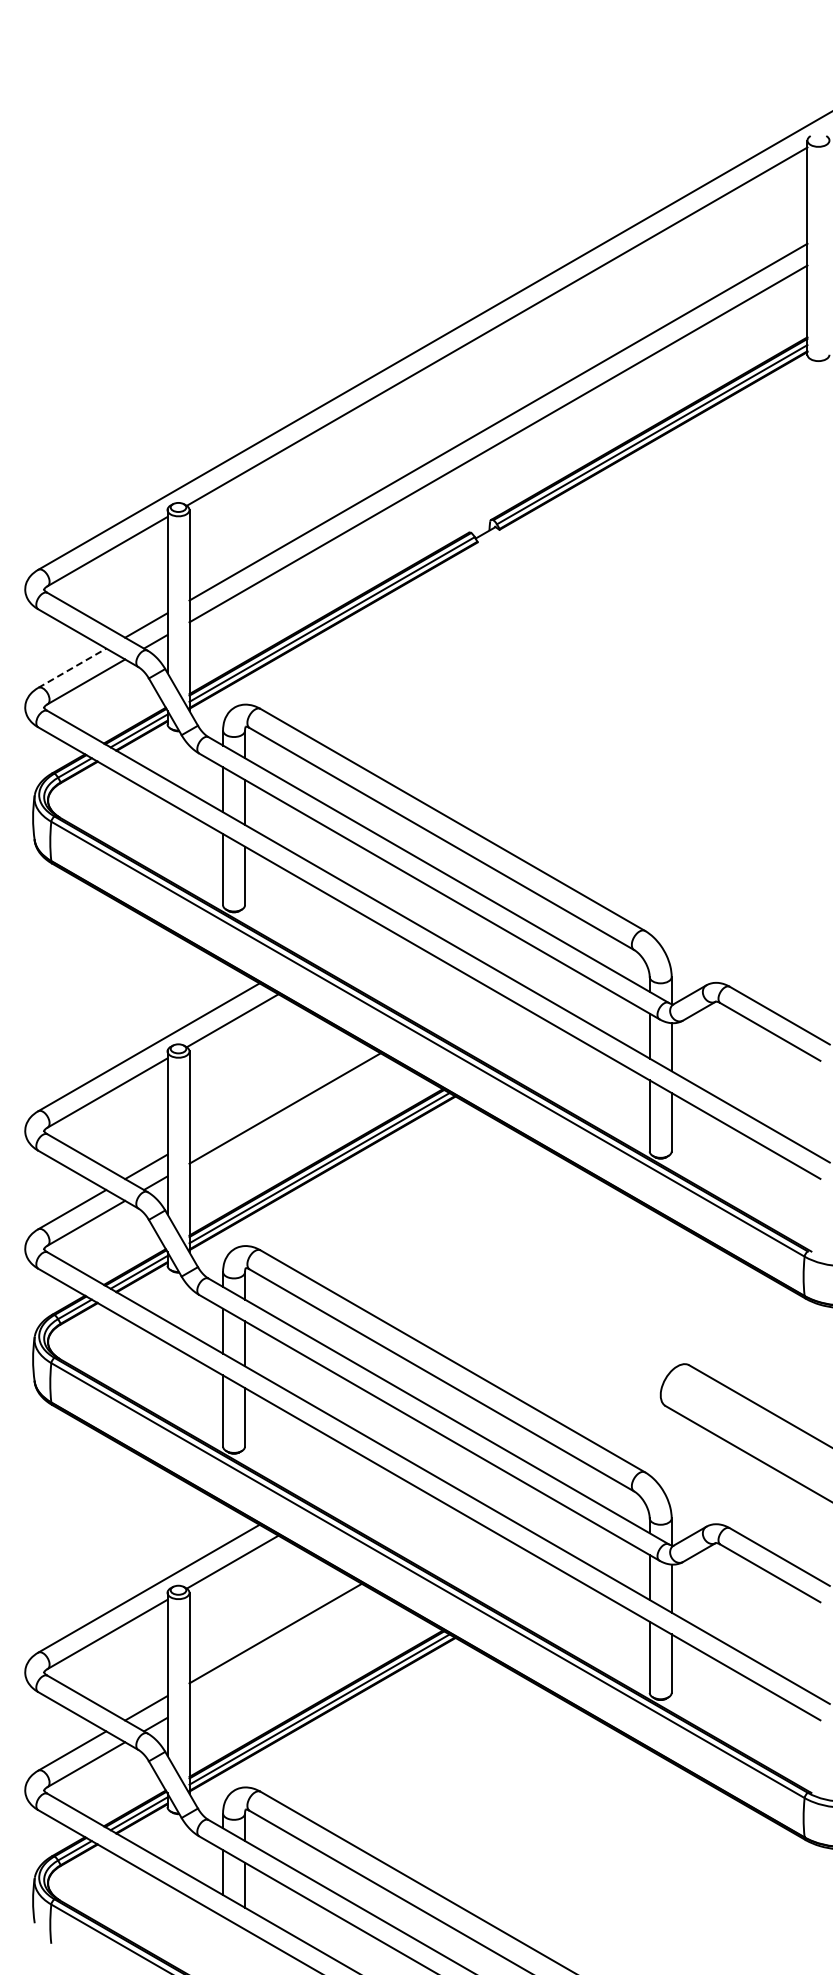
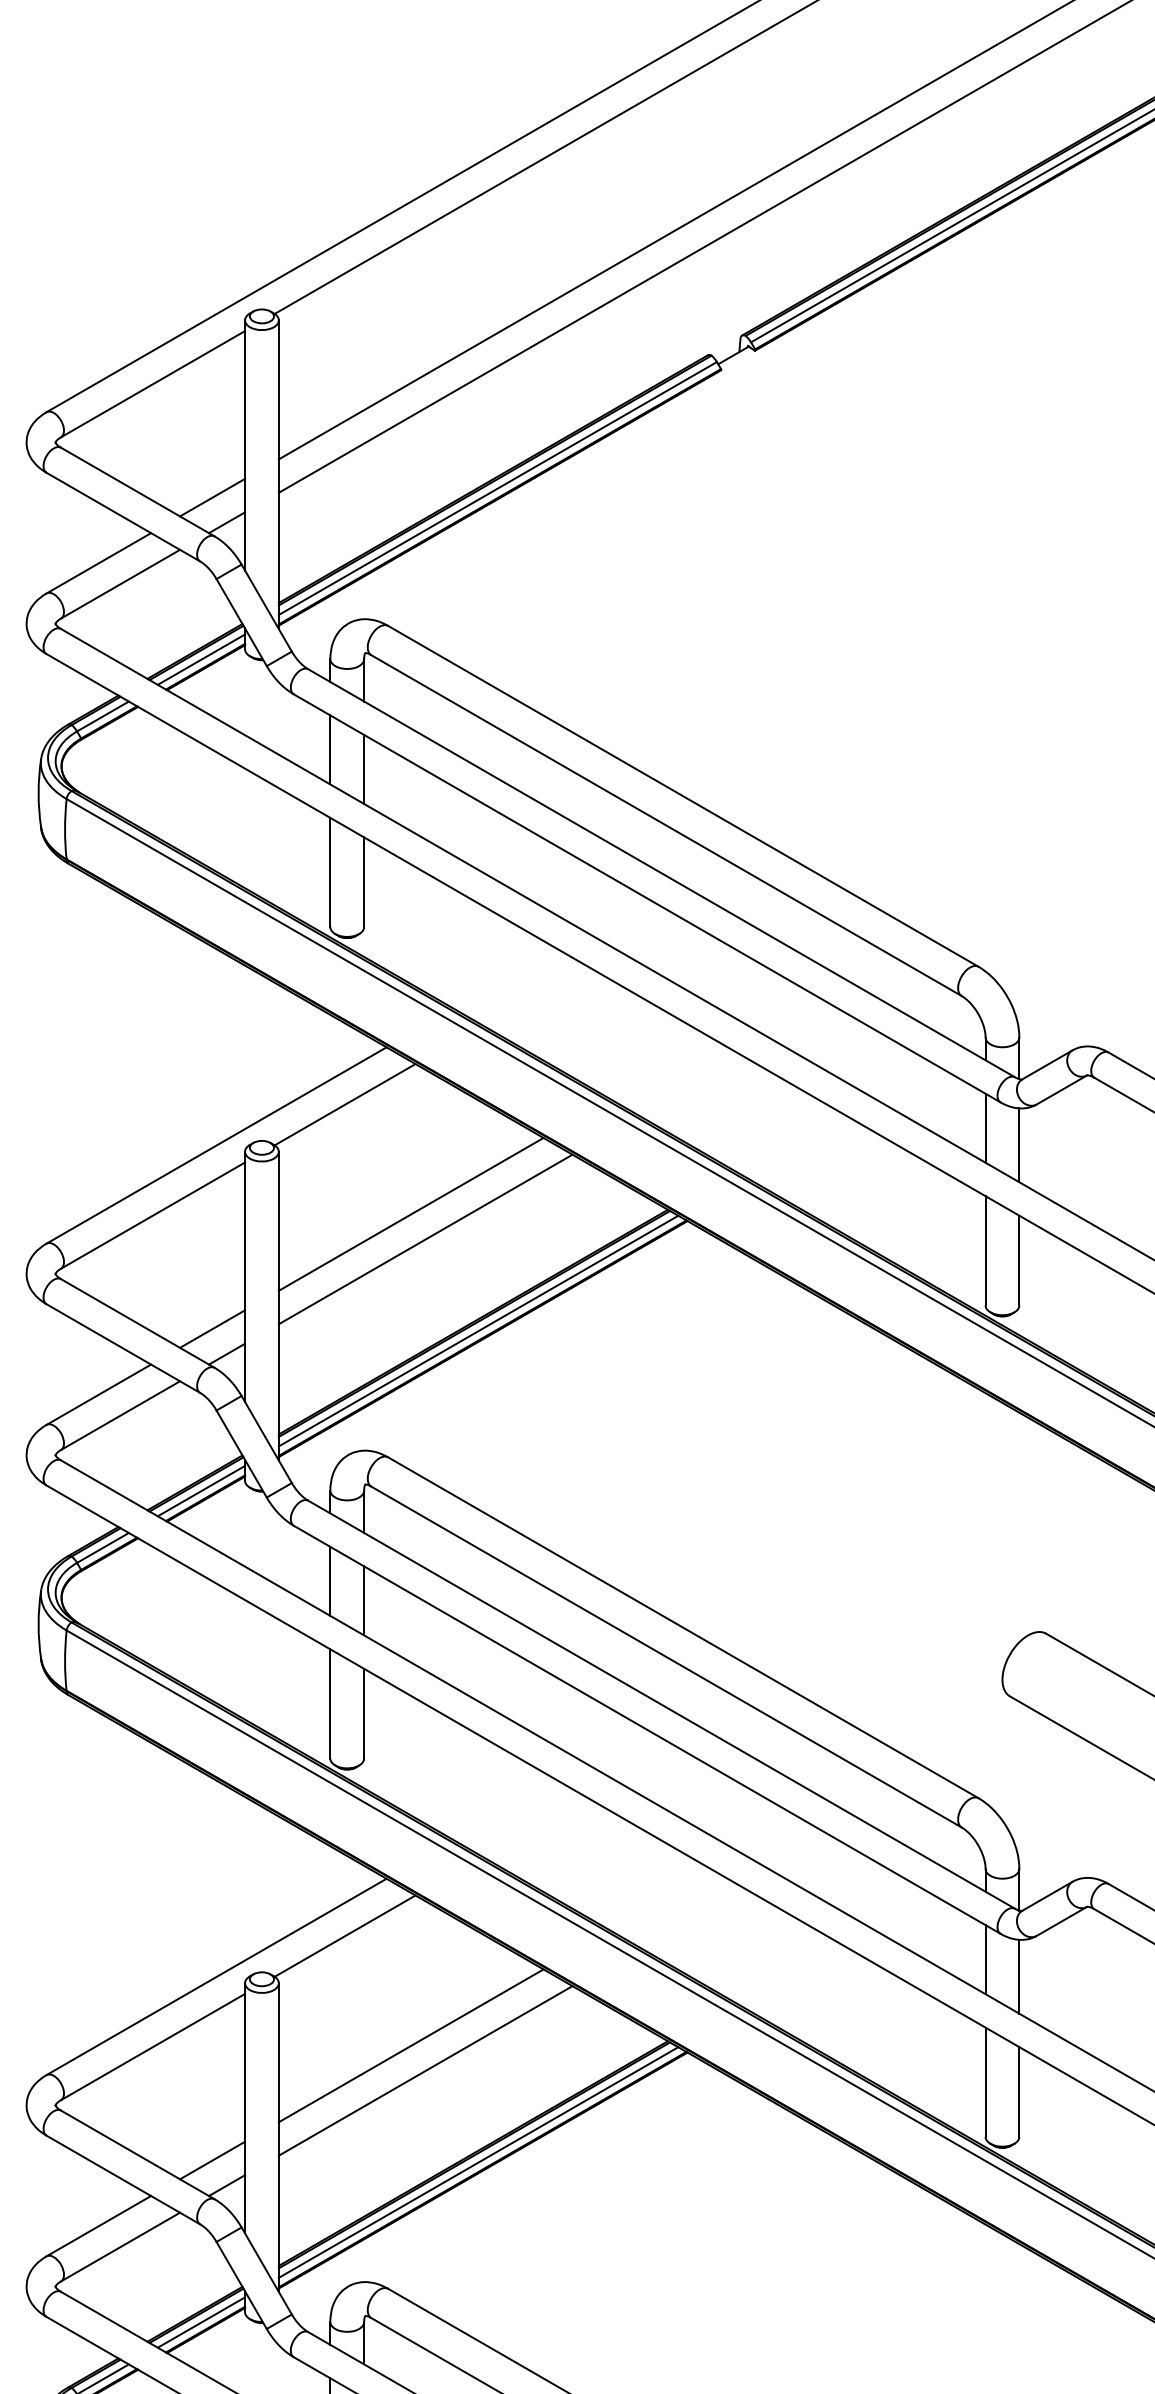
line: (72, 667) -> (99, 562), dashed -> solid
line: (275, 1091) -> (410, 1213), added
line: (284, 1649) -> (424, 2070), added

